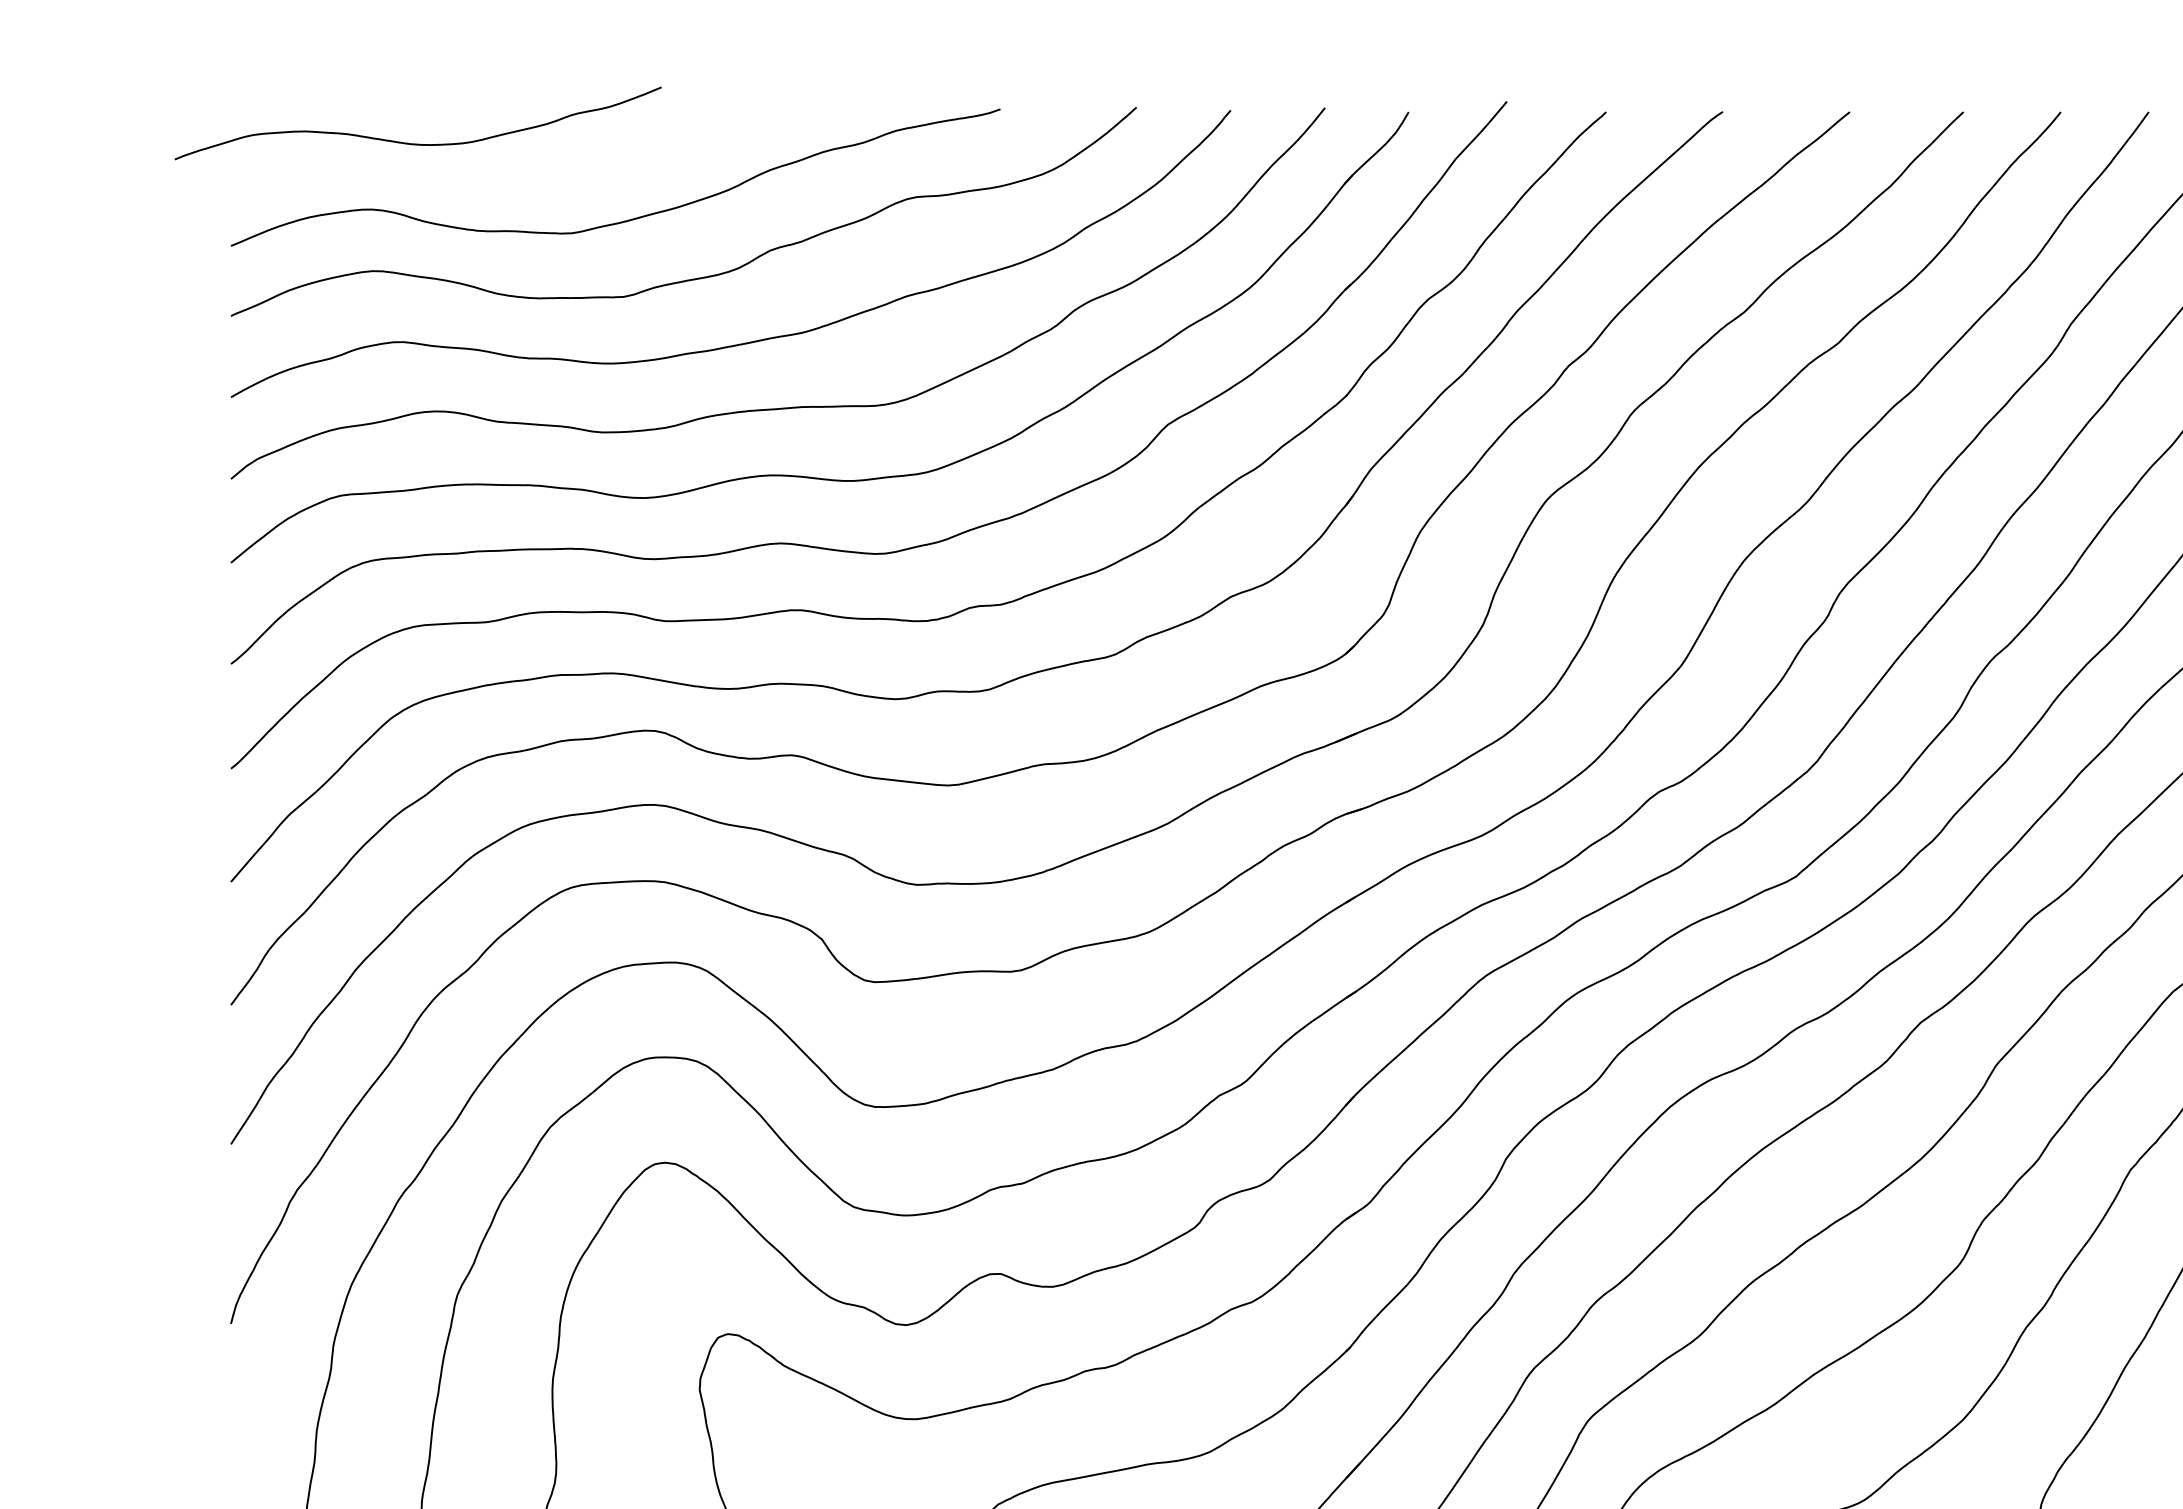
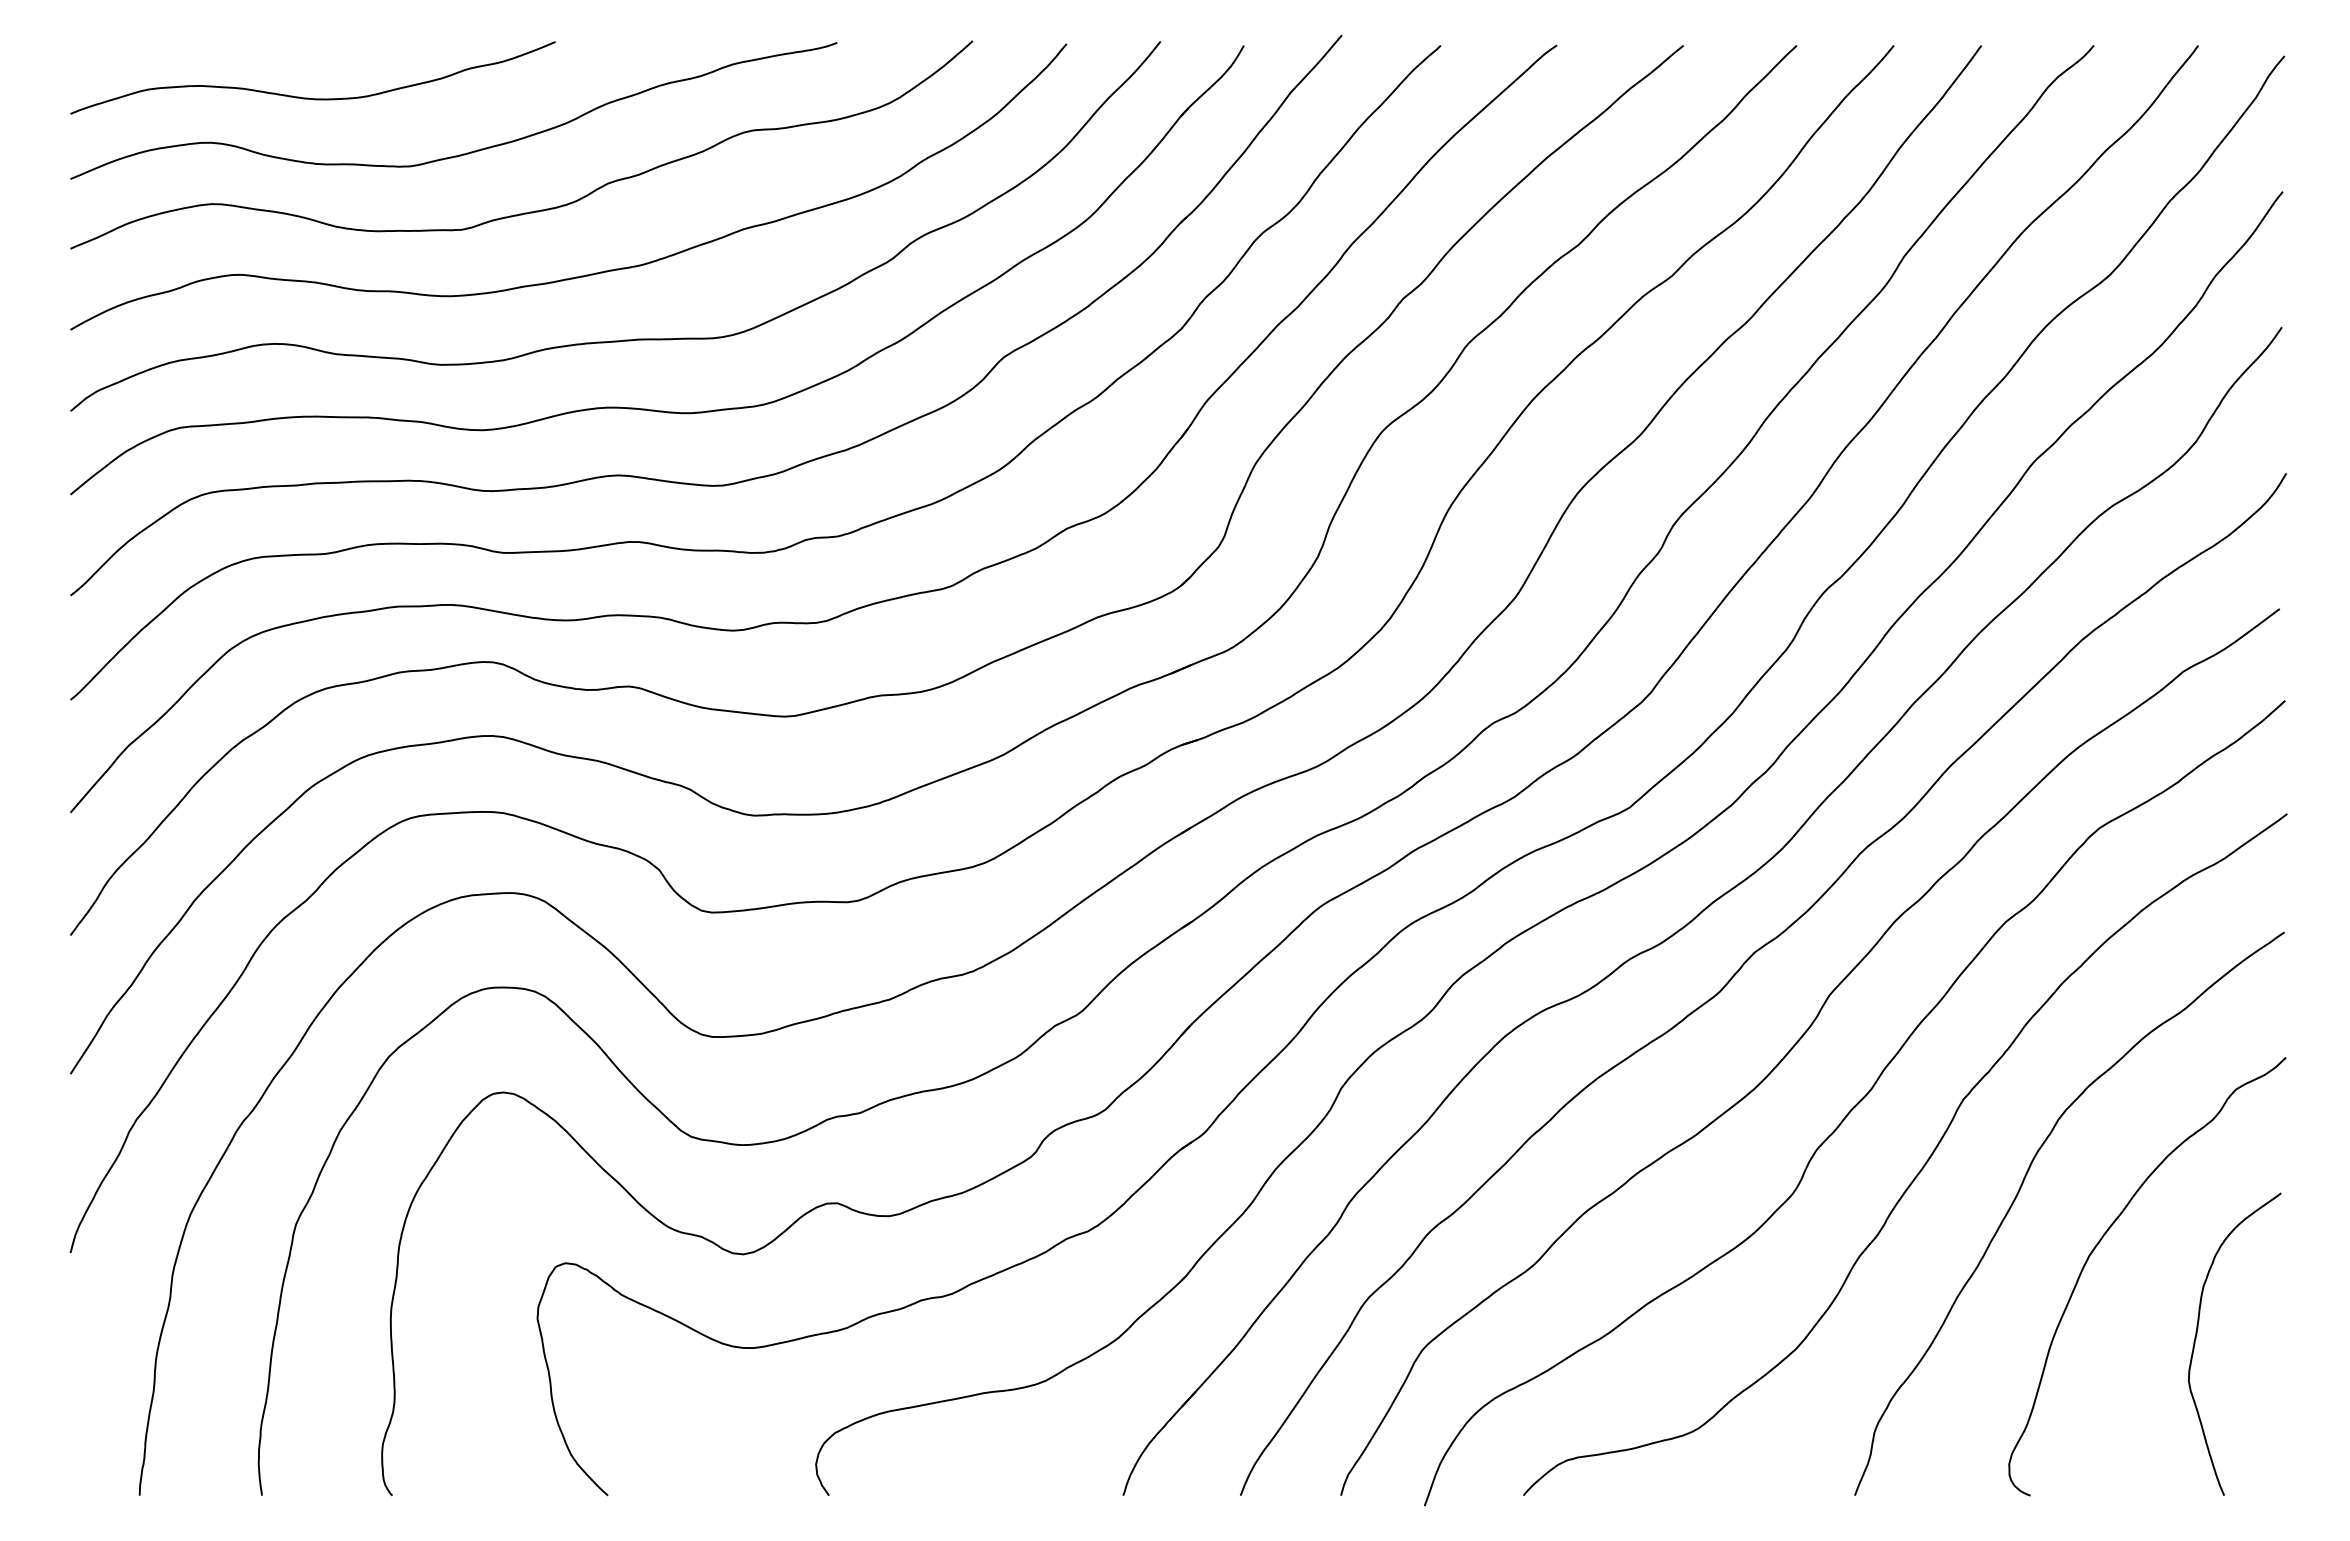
curve: (413, 143) -> (308, 97), moved

